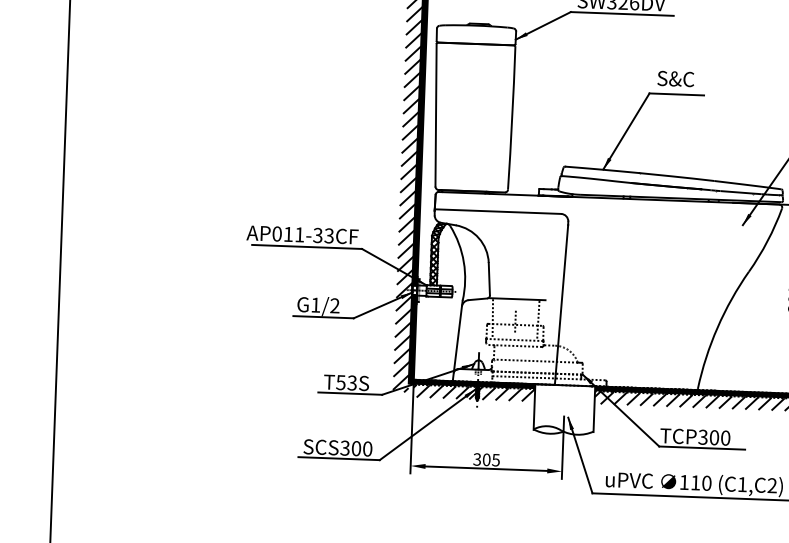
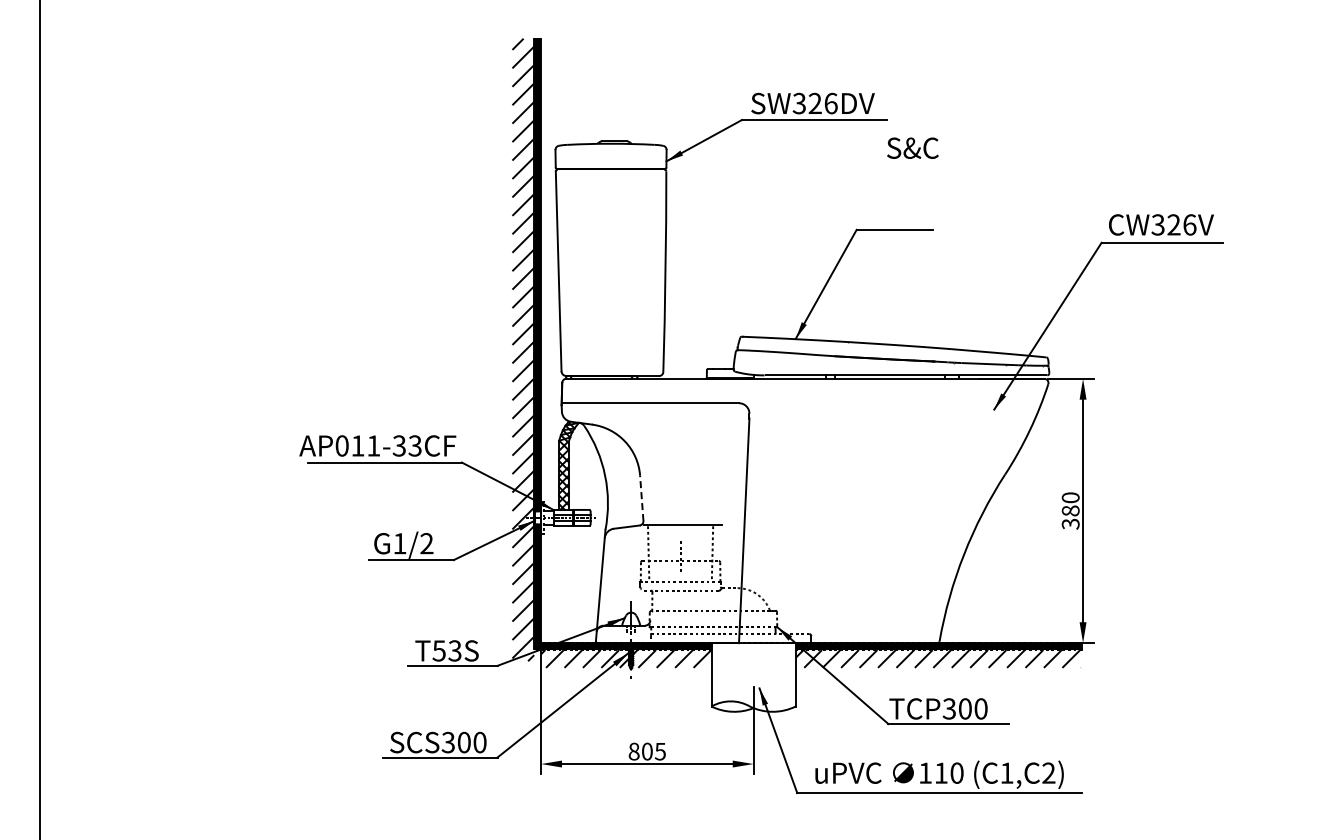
text: (675, 78) -> (912, 147), moved
line: (489, 279) -> (641, 498), solid -> dashed
text: (476, 459) -> (633, 751), 305 -> 805

